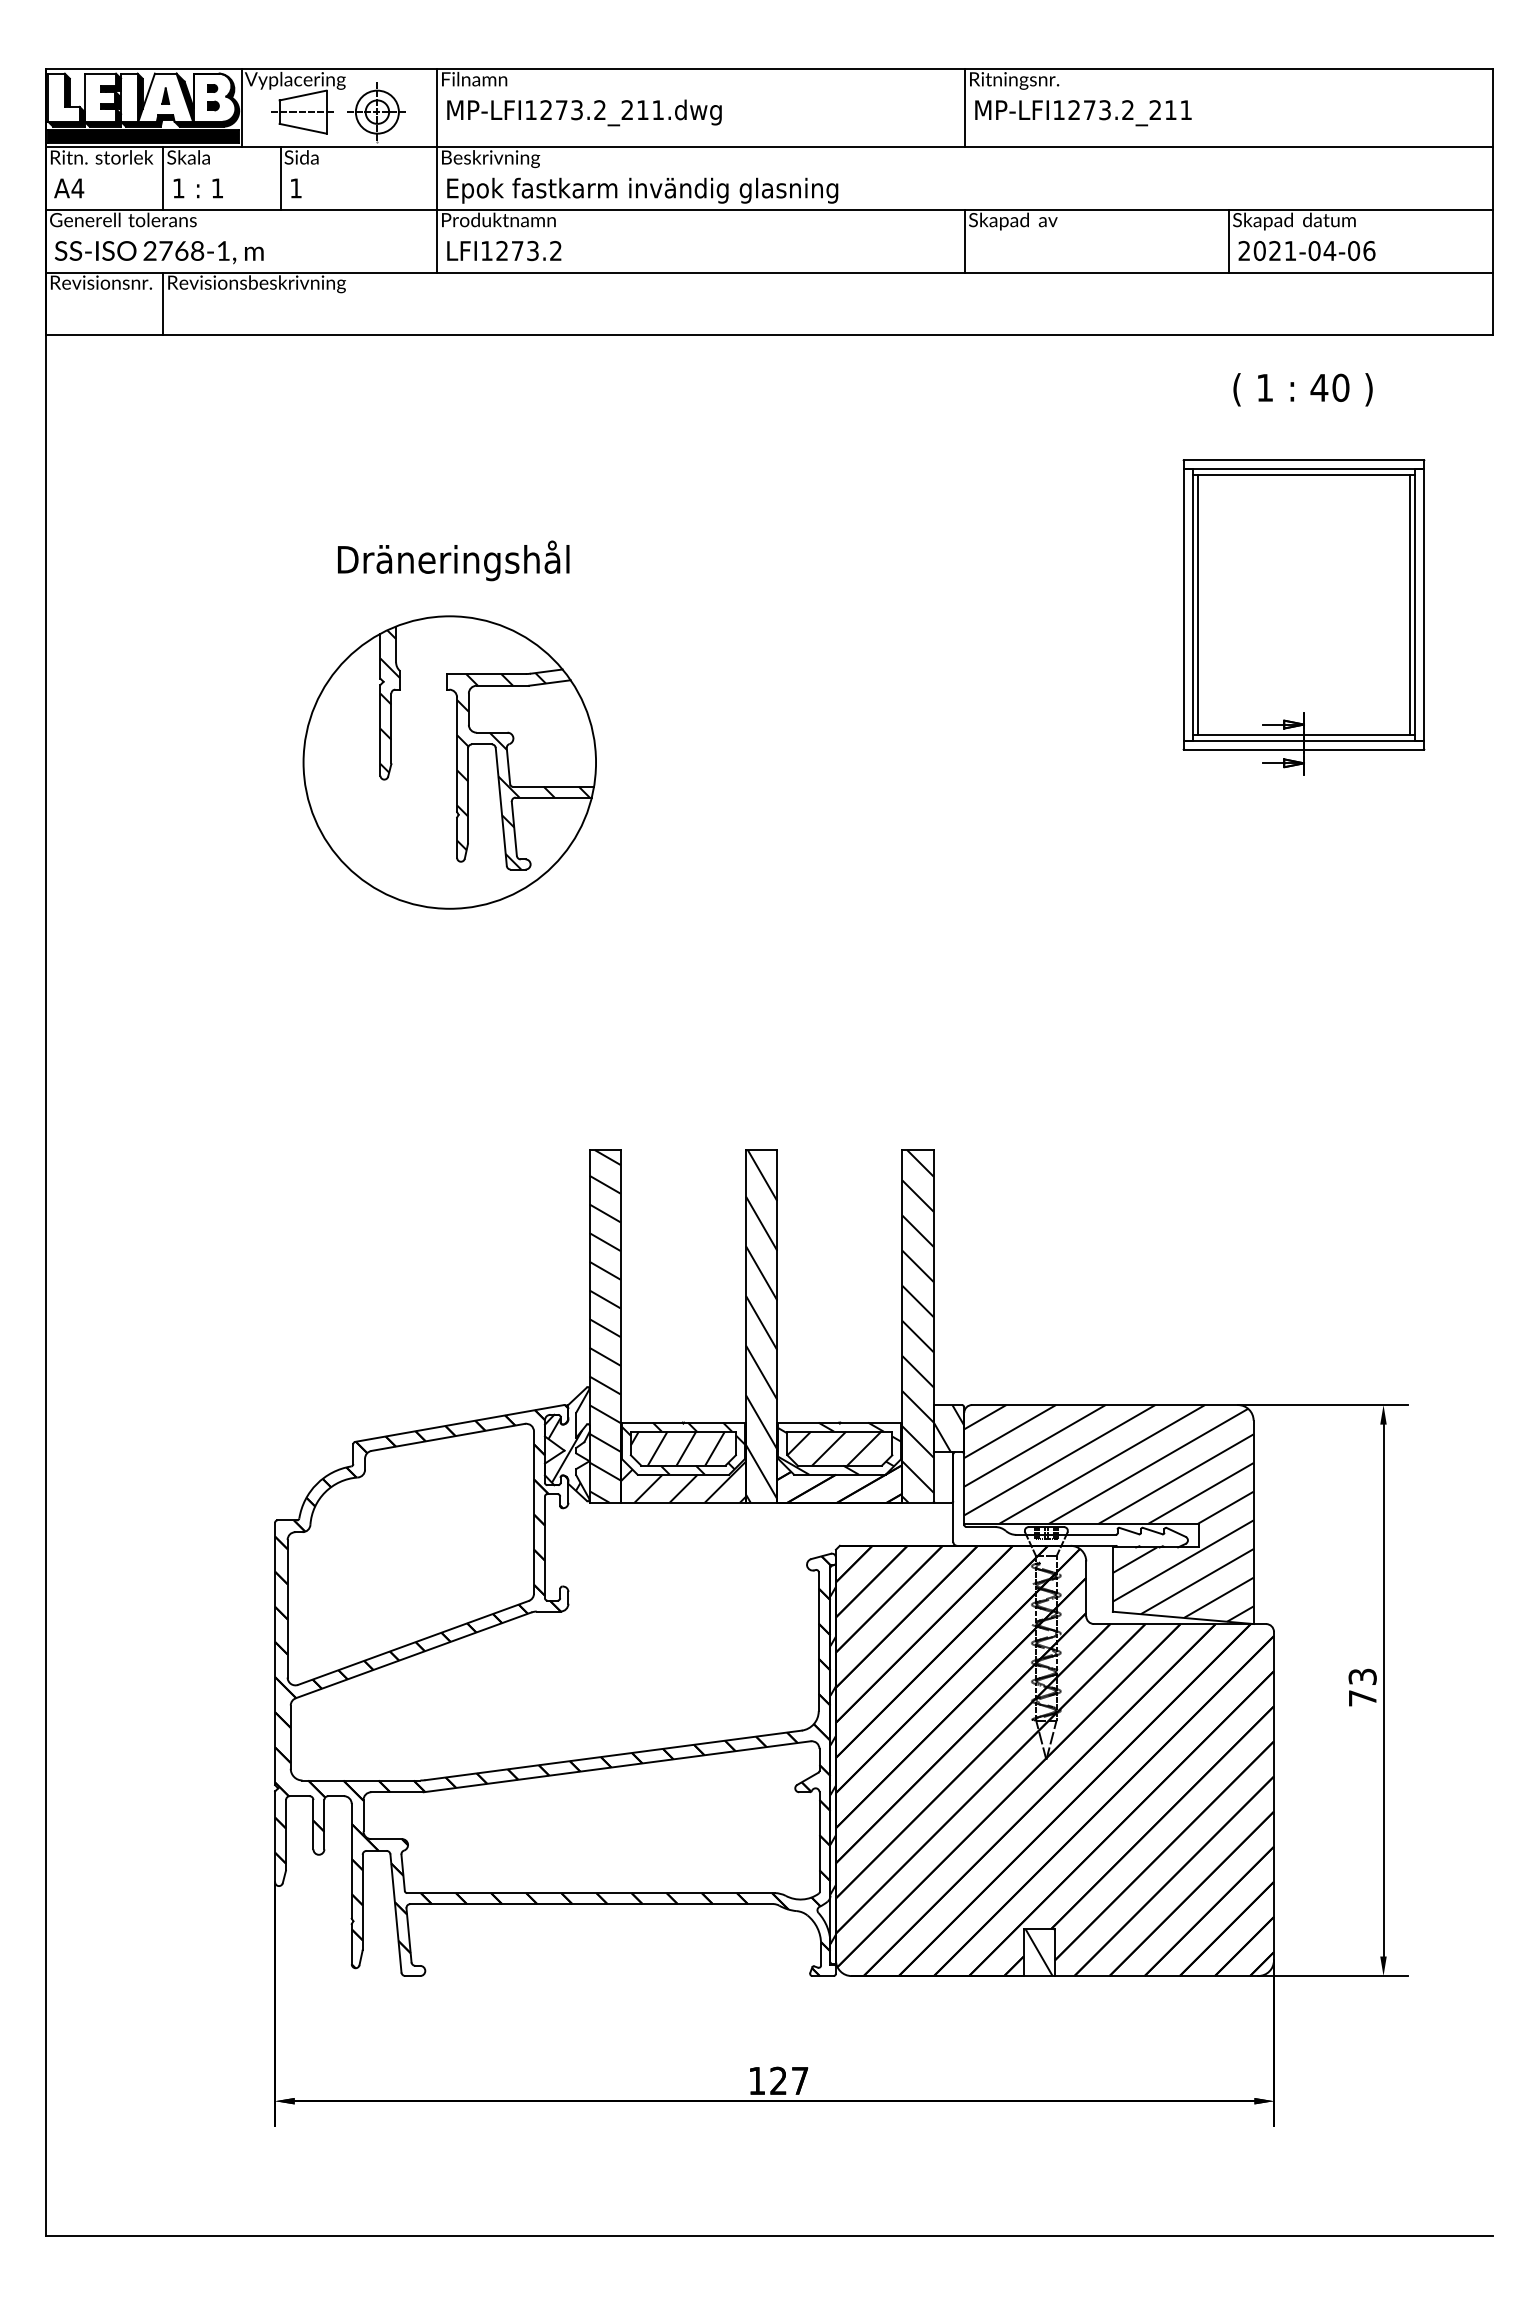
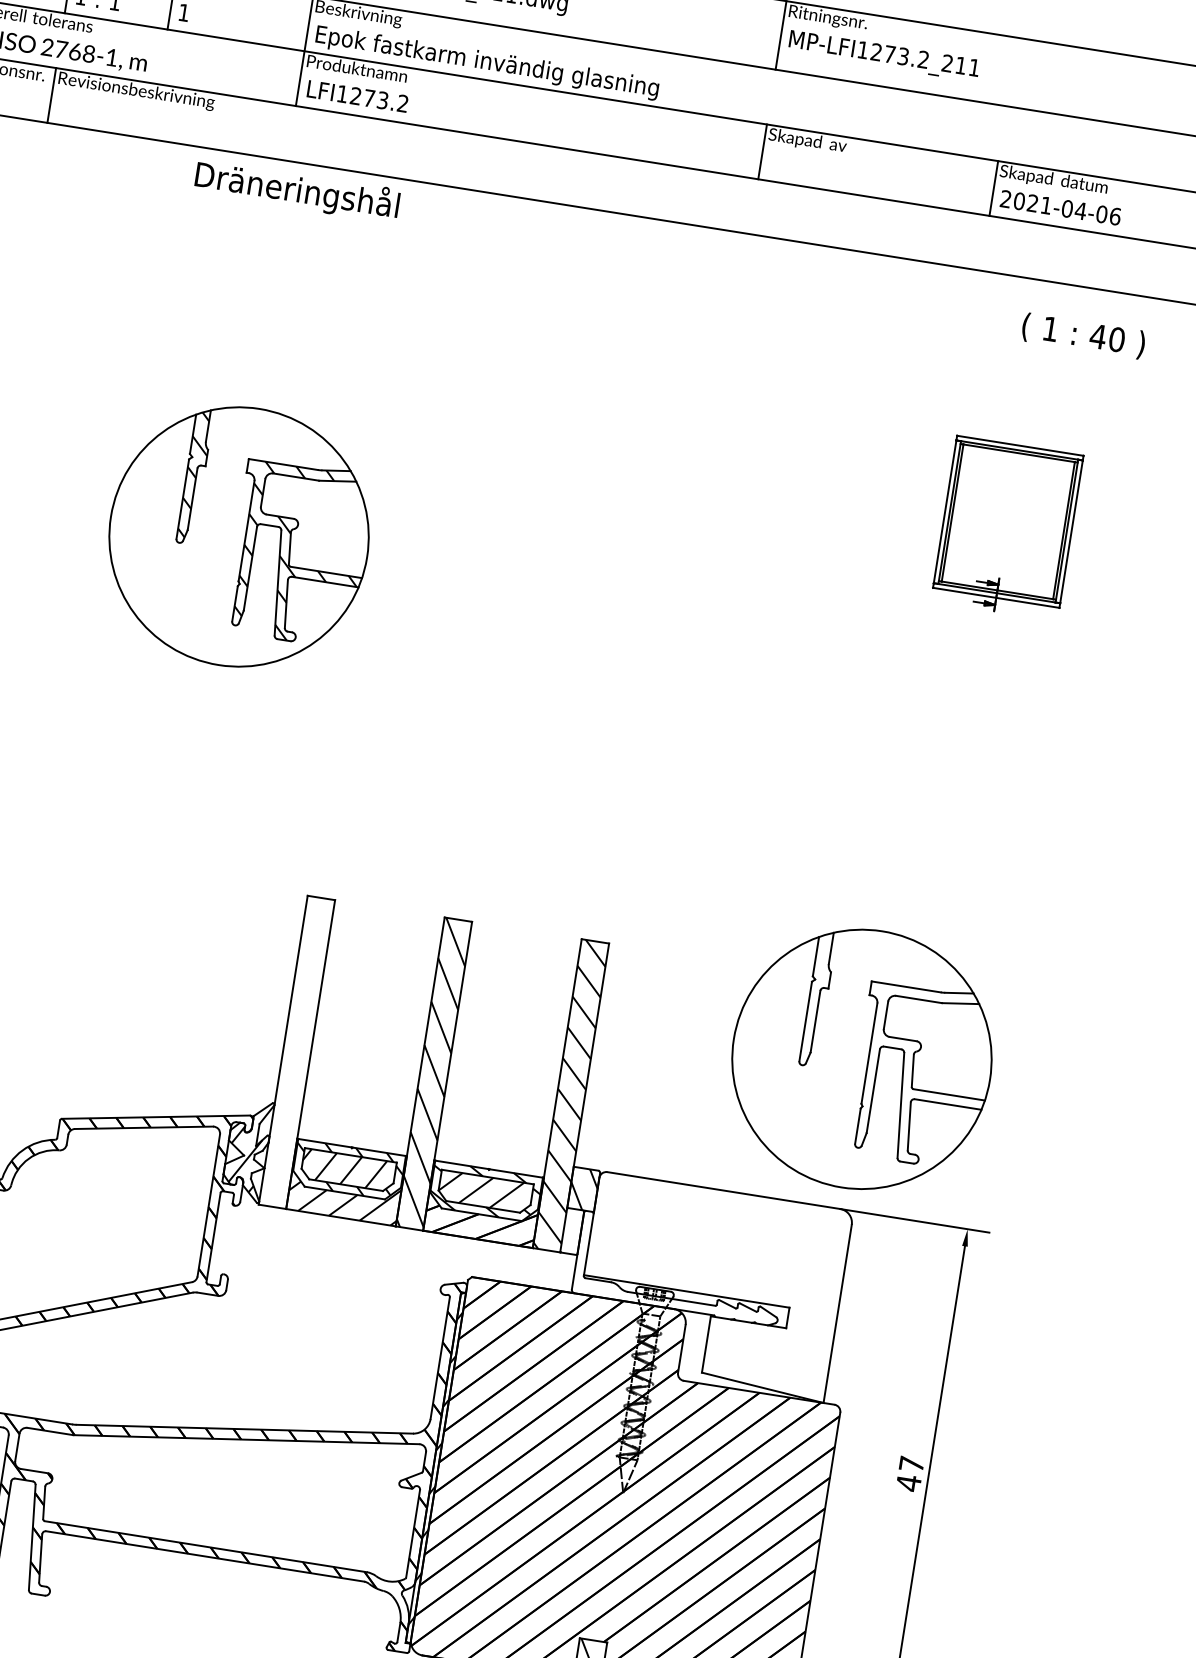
text: (1302, 389) -> (1083, 335), moved
text: (453, 560) -> (297, 190), moved
part: (1303, 617) -> (1006, 528), size x0.6
part: (1235, 1234) -> (861, 1059), added
hatch: (604, 1326) -> (296, 1052), removed
hatch: (1108, 1513) -> (711, 1286), removed
text: (1362, 1687) -> (910, 1473), 73 -> 47

